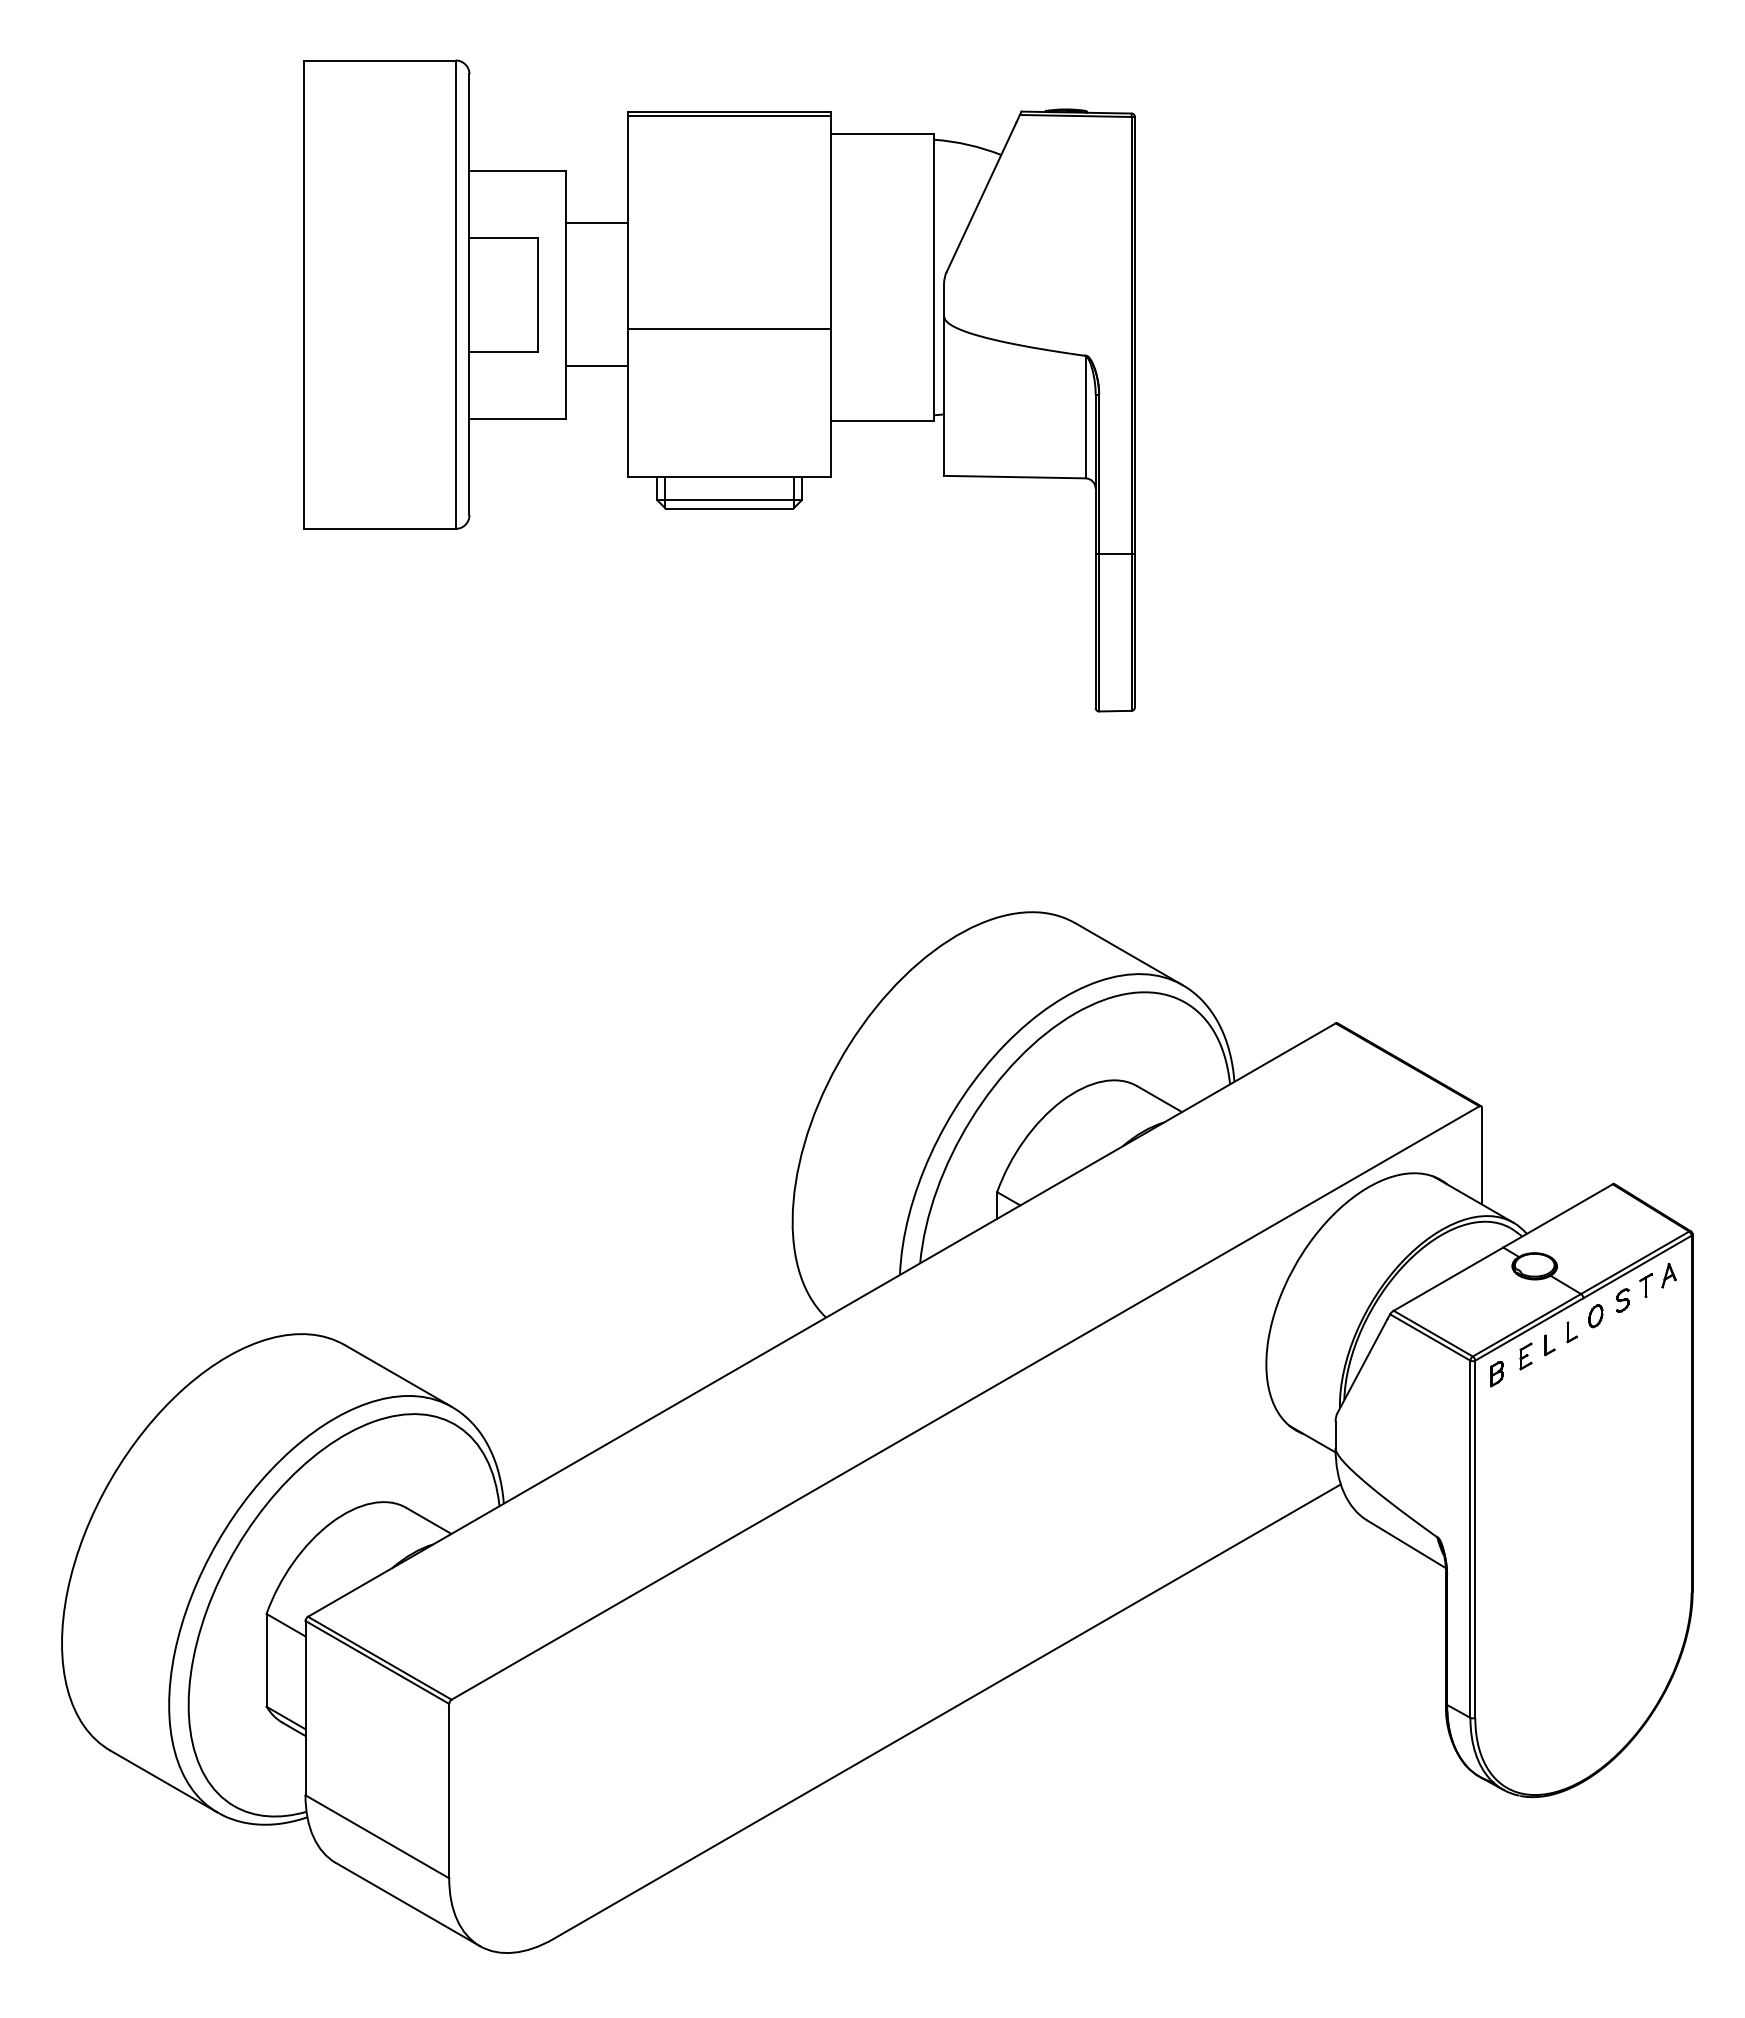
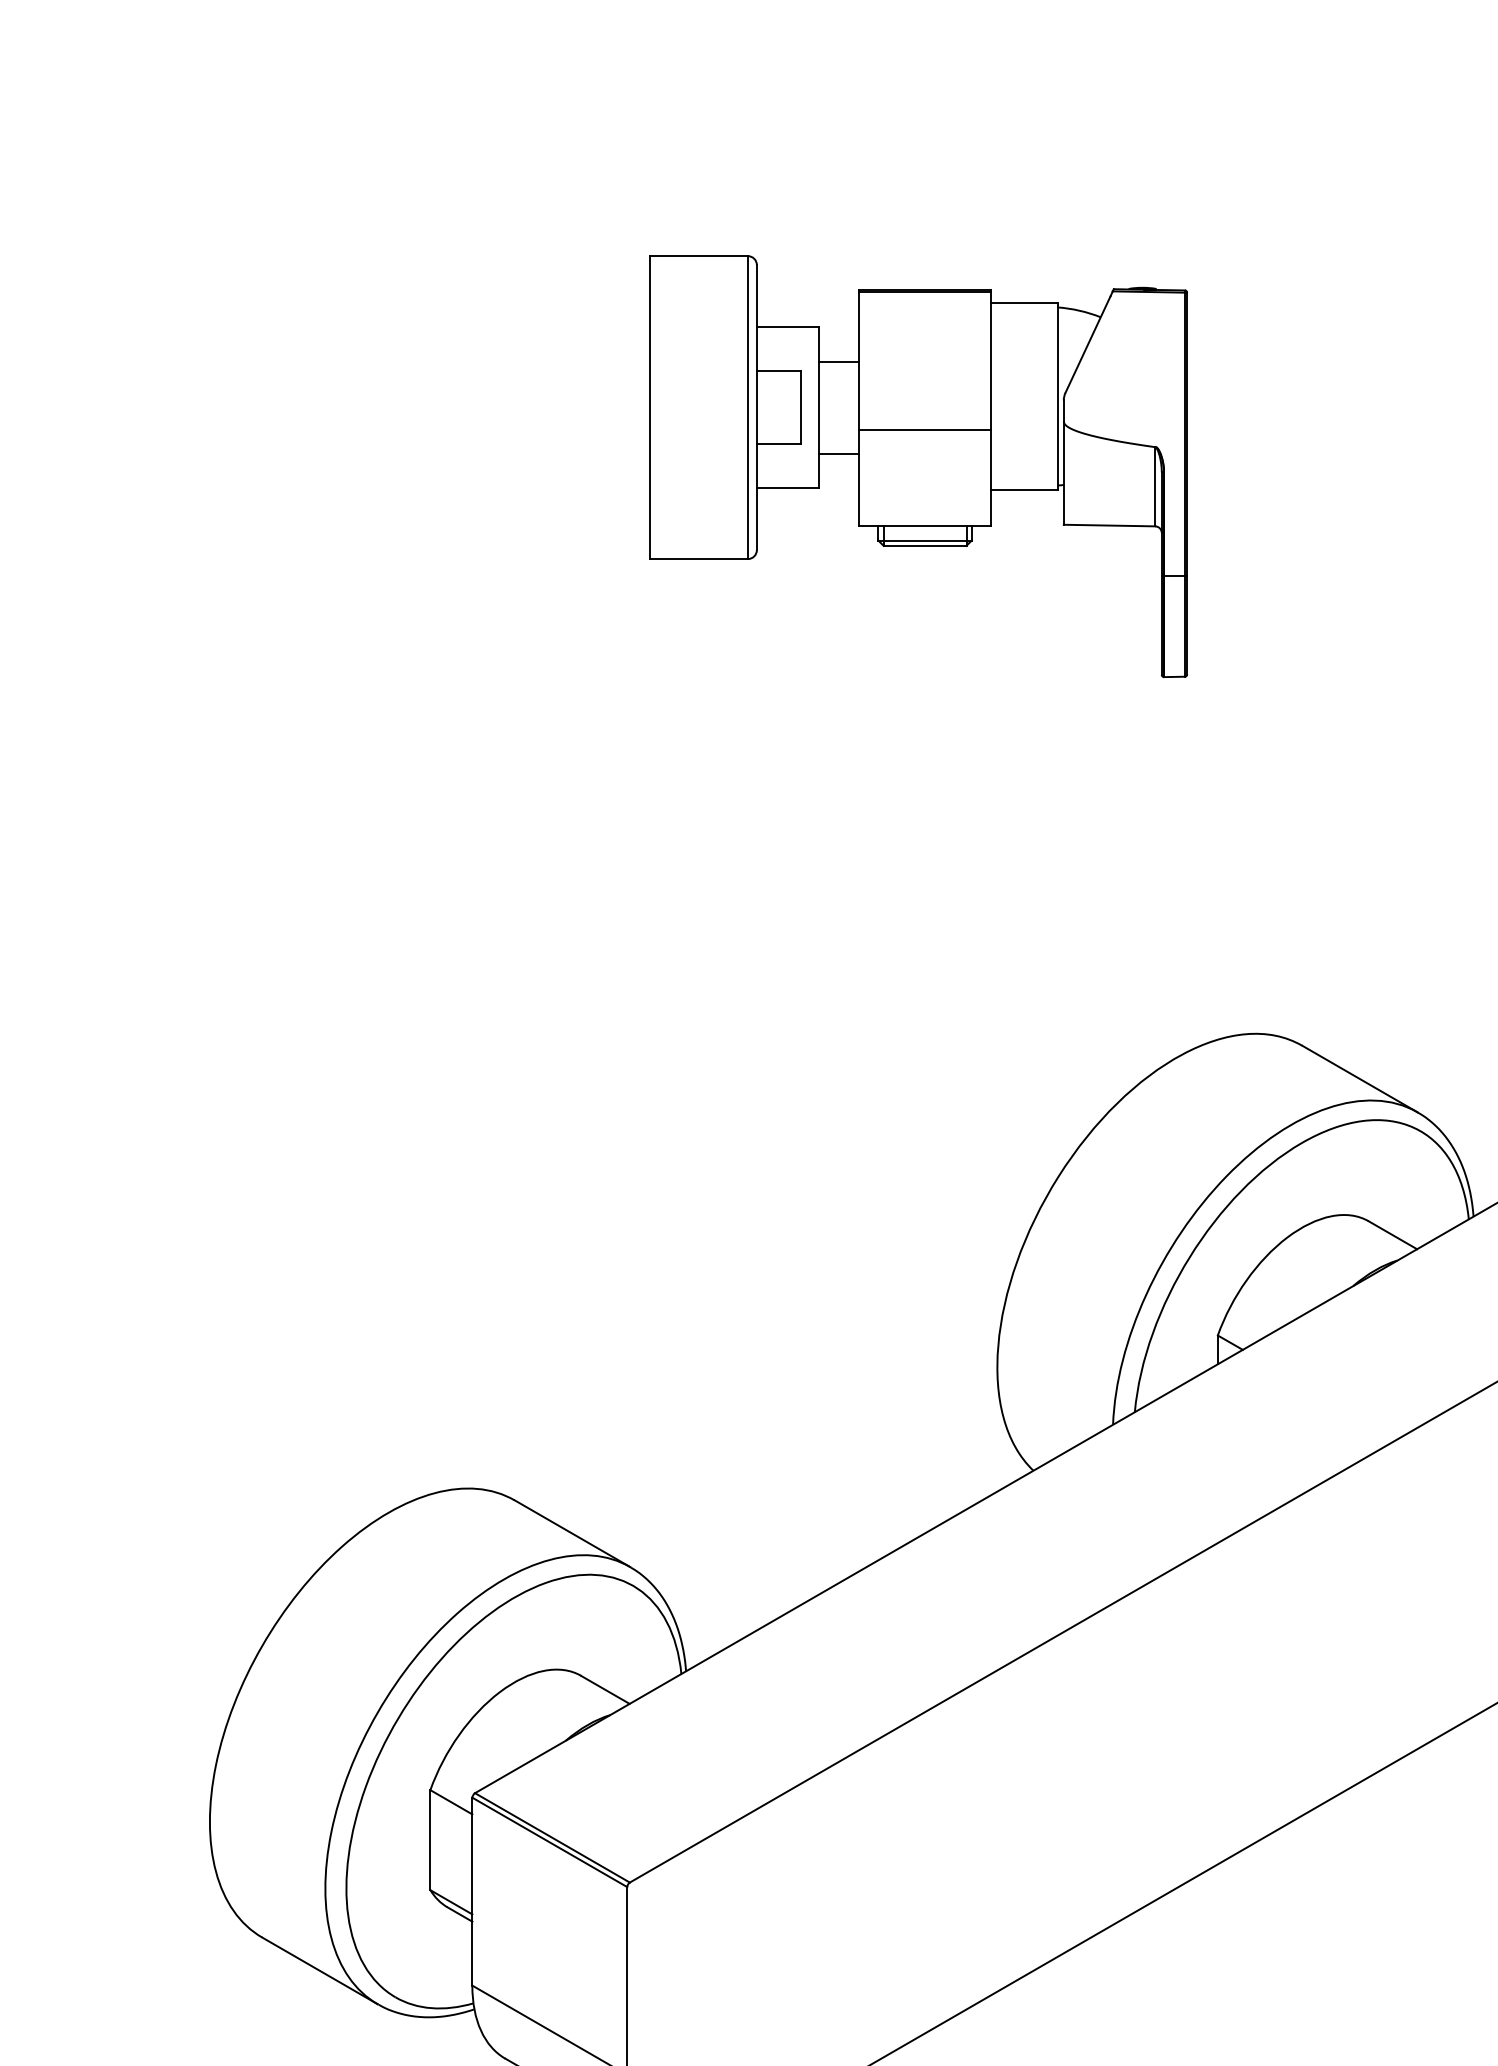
part: (719, 385) -> (918, 466), size x0.6

